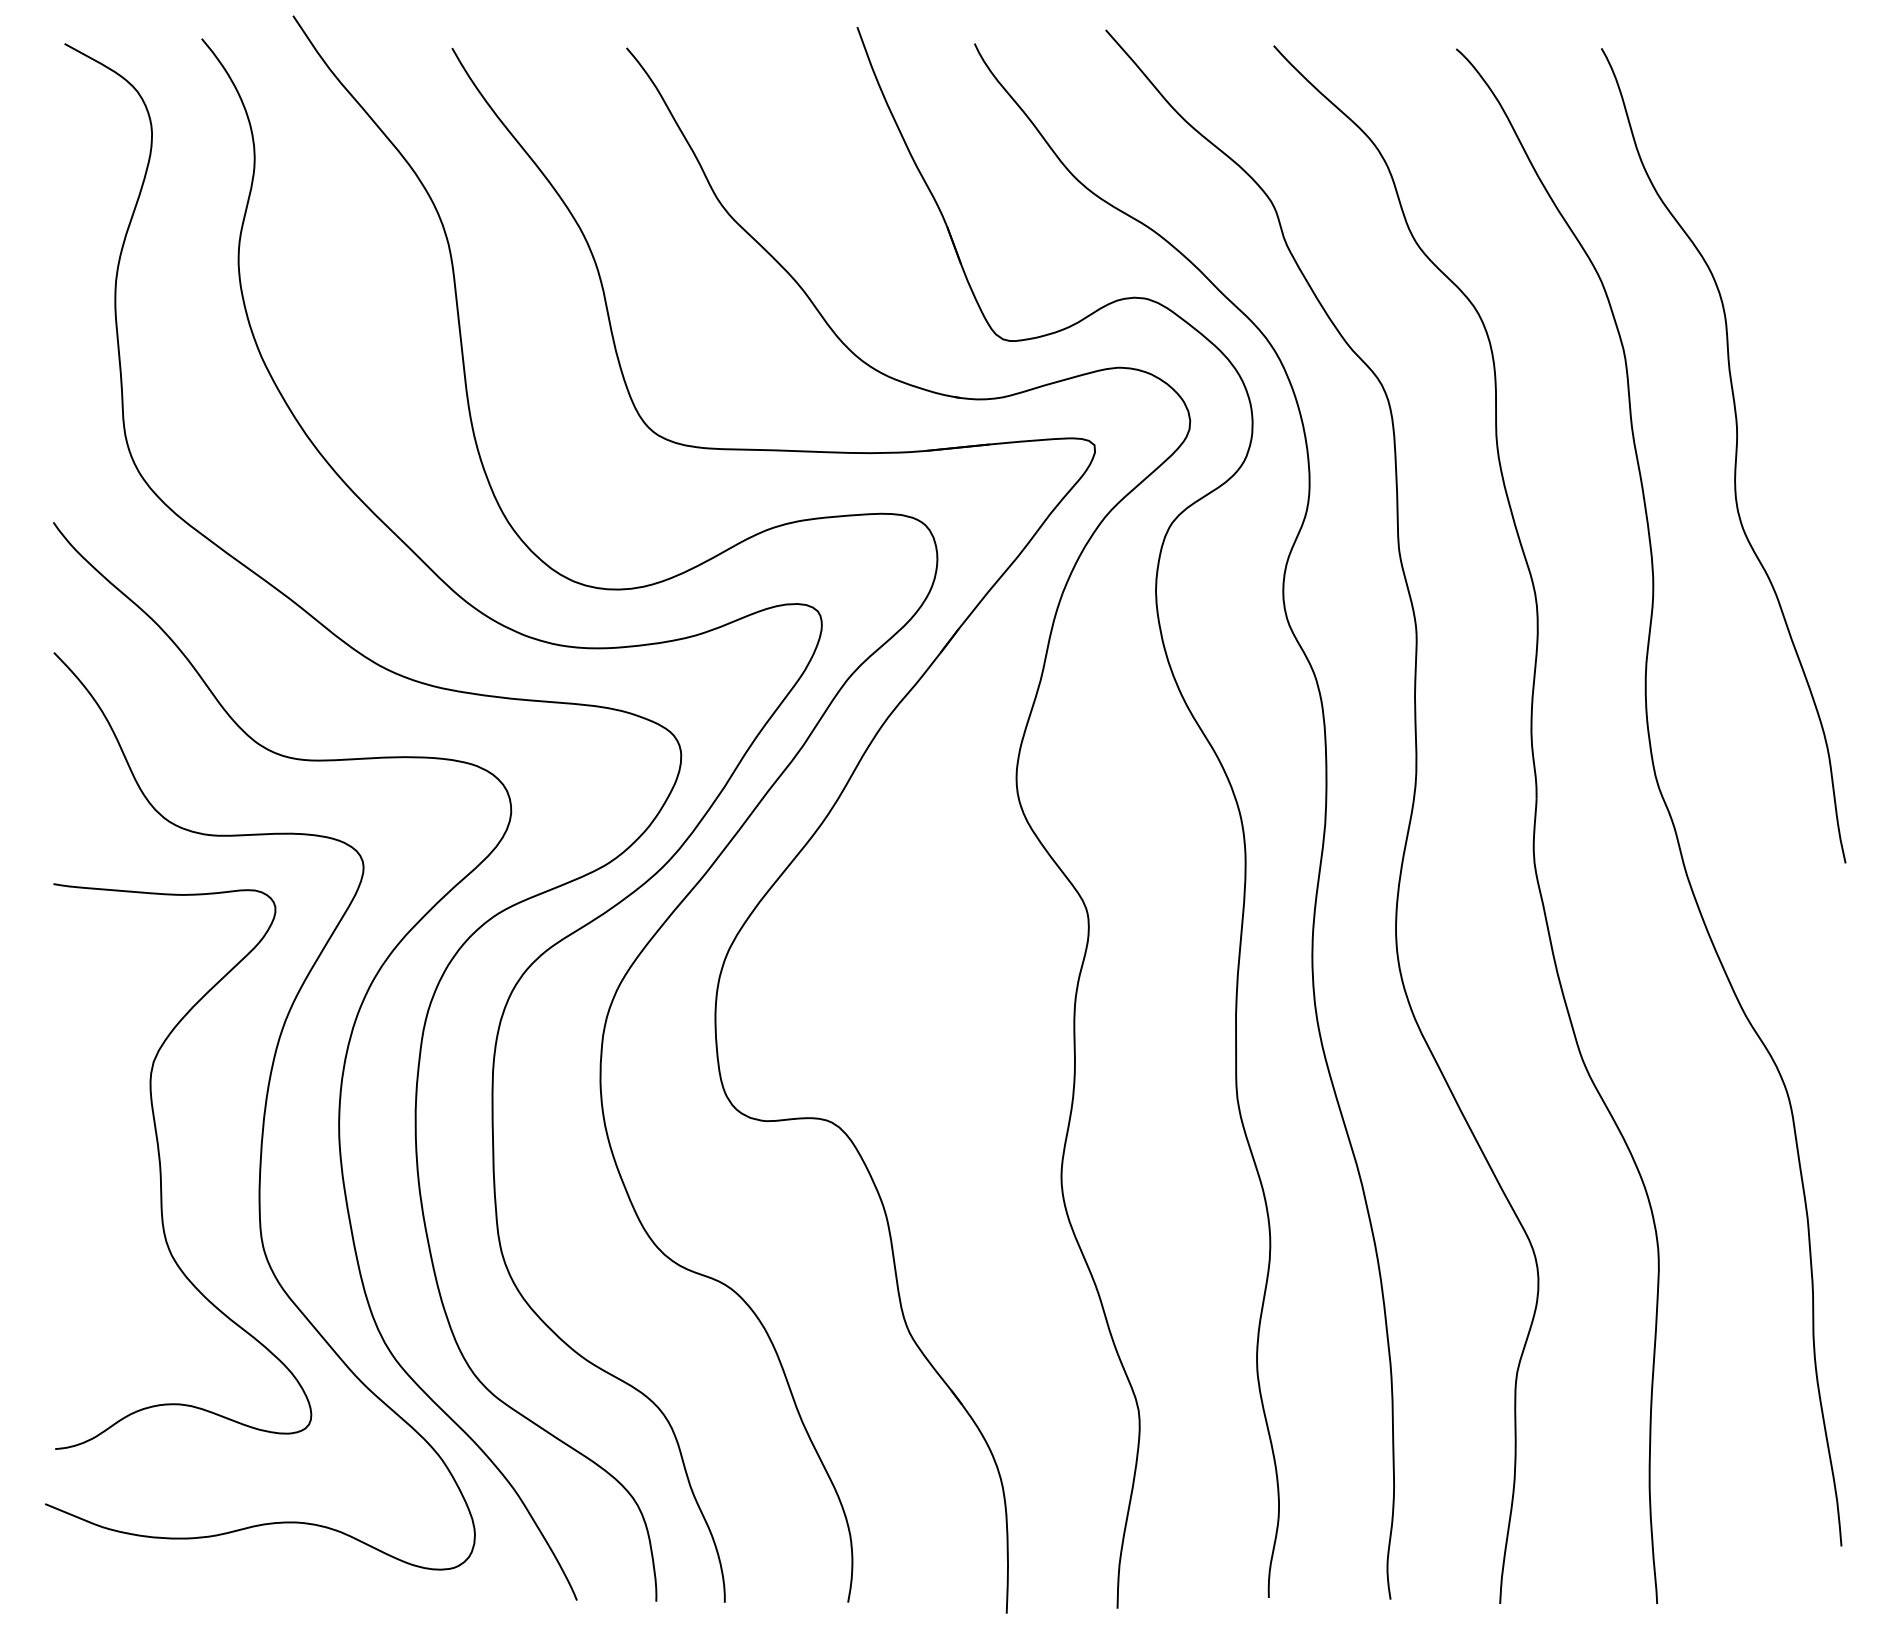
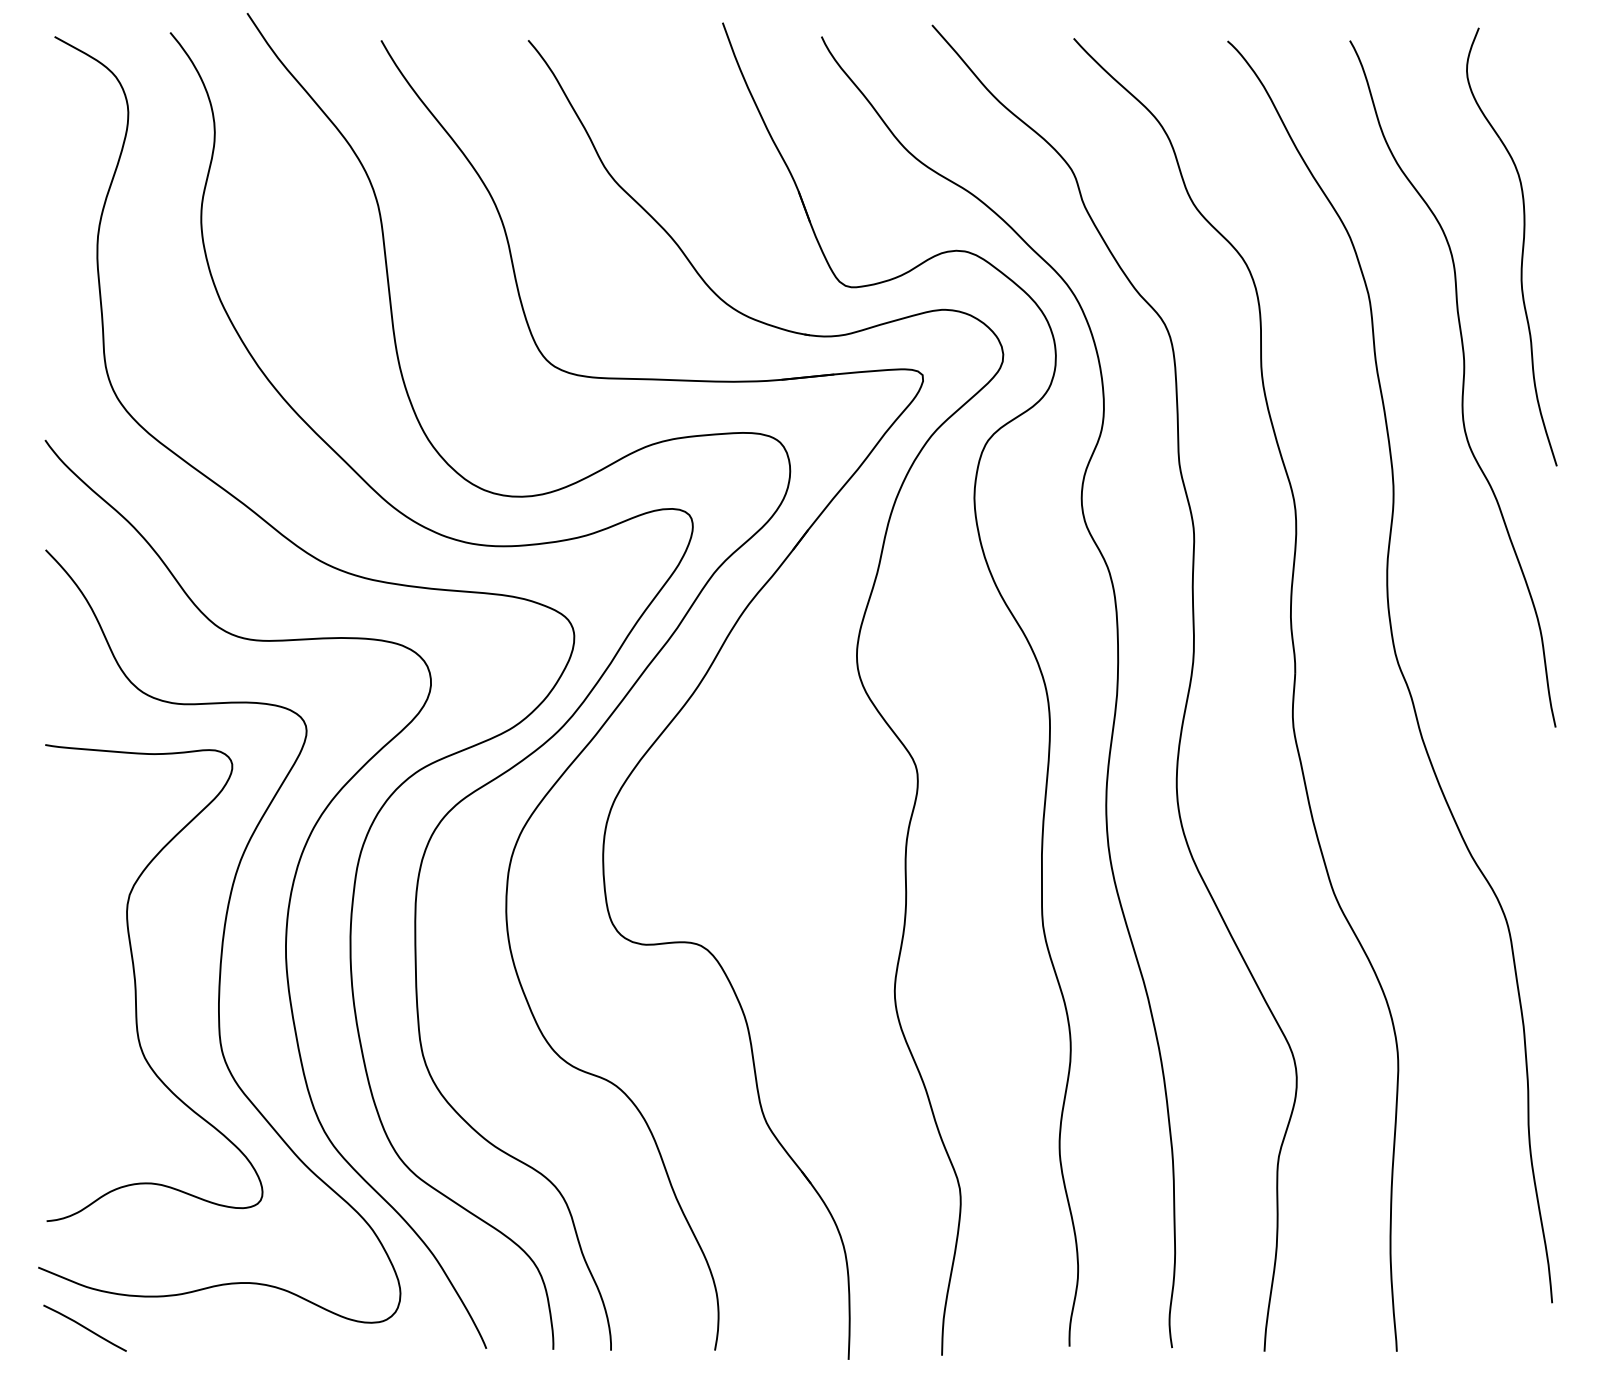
part: (1806, 292) -> (1522, 246), added
curve: (100, 1575) -> (84, 1327), added

